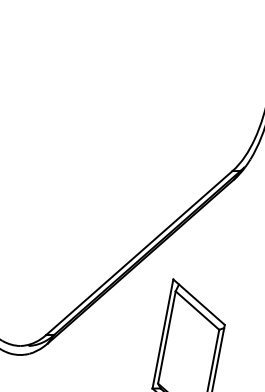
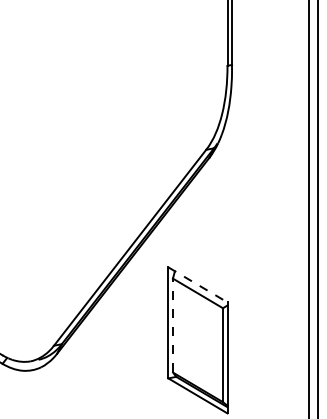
line: (199, 302) -> (198, 285), solid -> dashed
line: (166, 337) -> (172, 325), solid -> dashed

